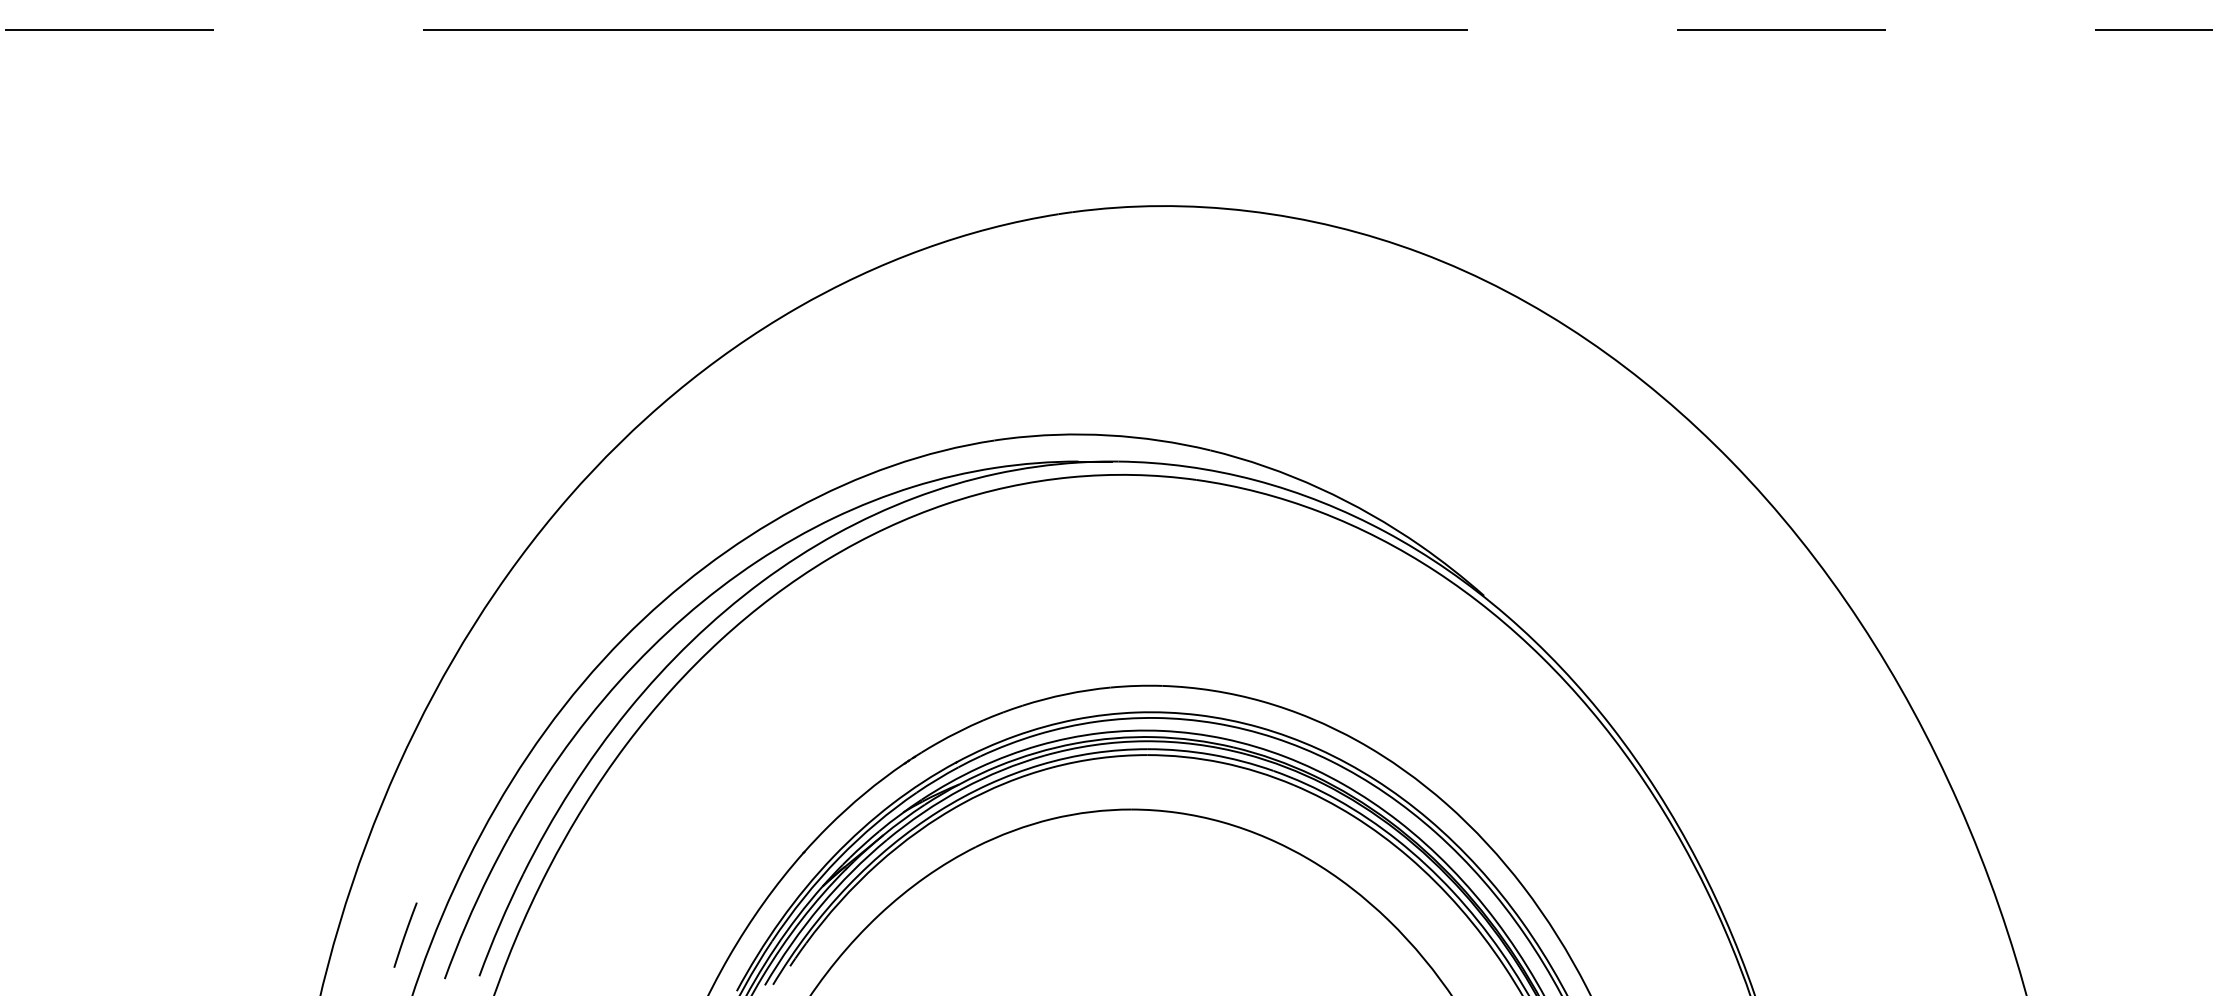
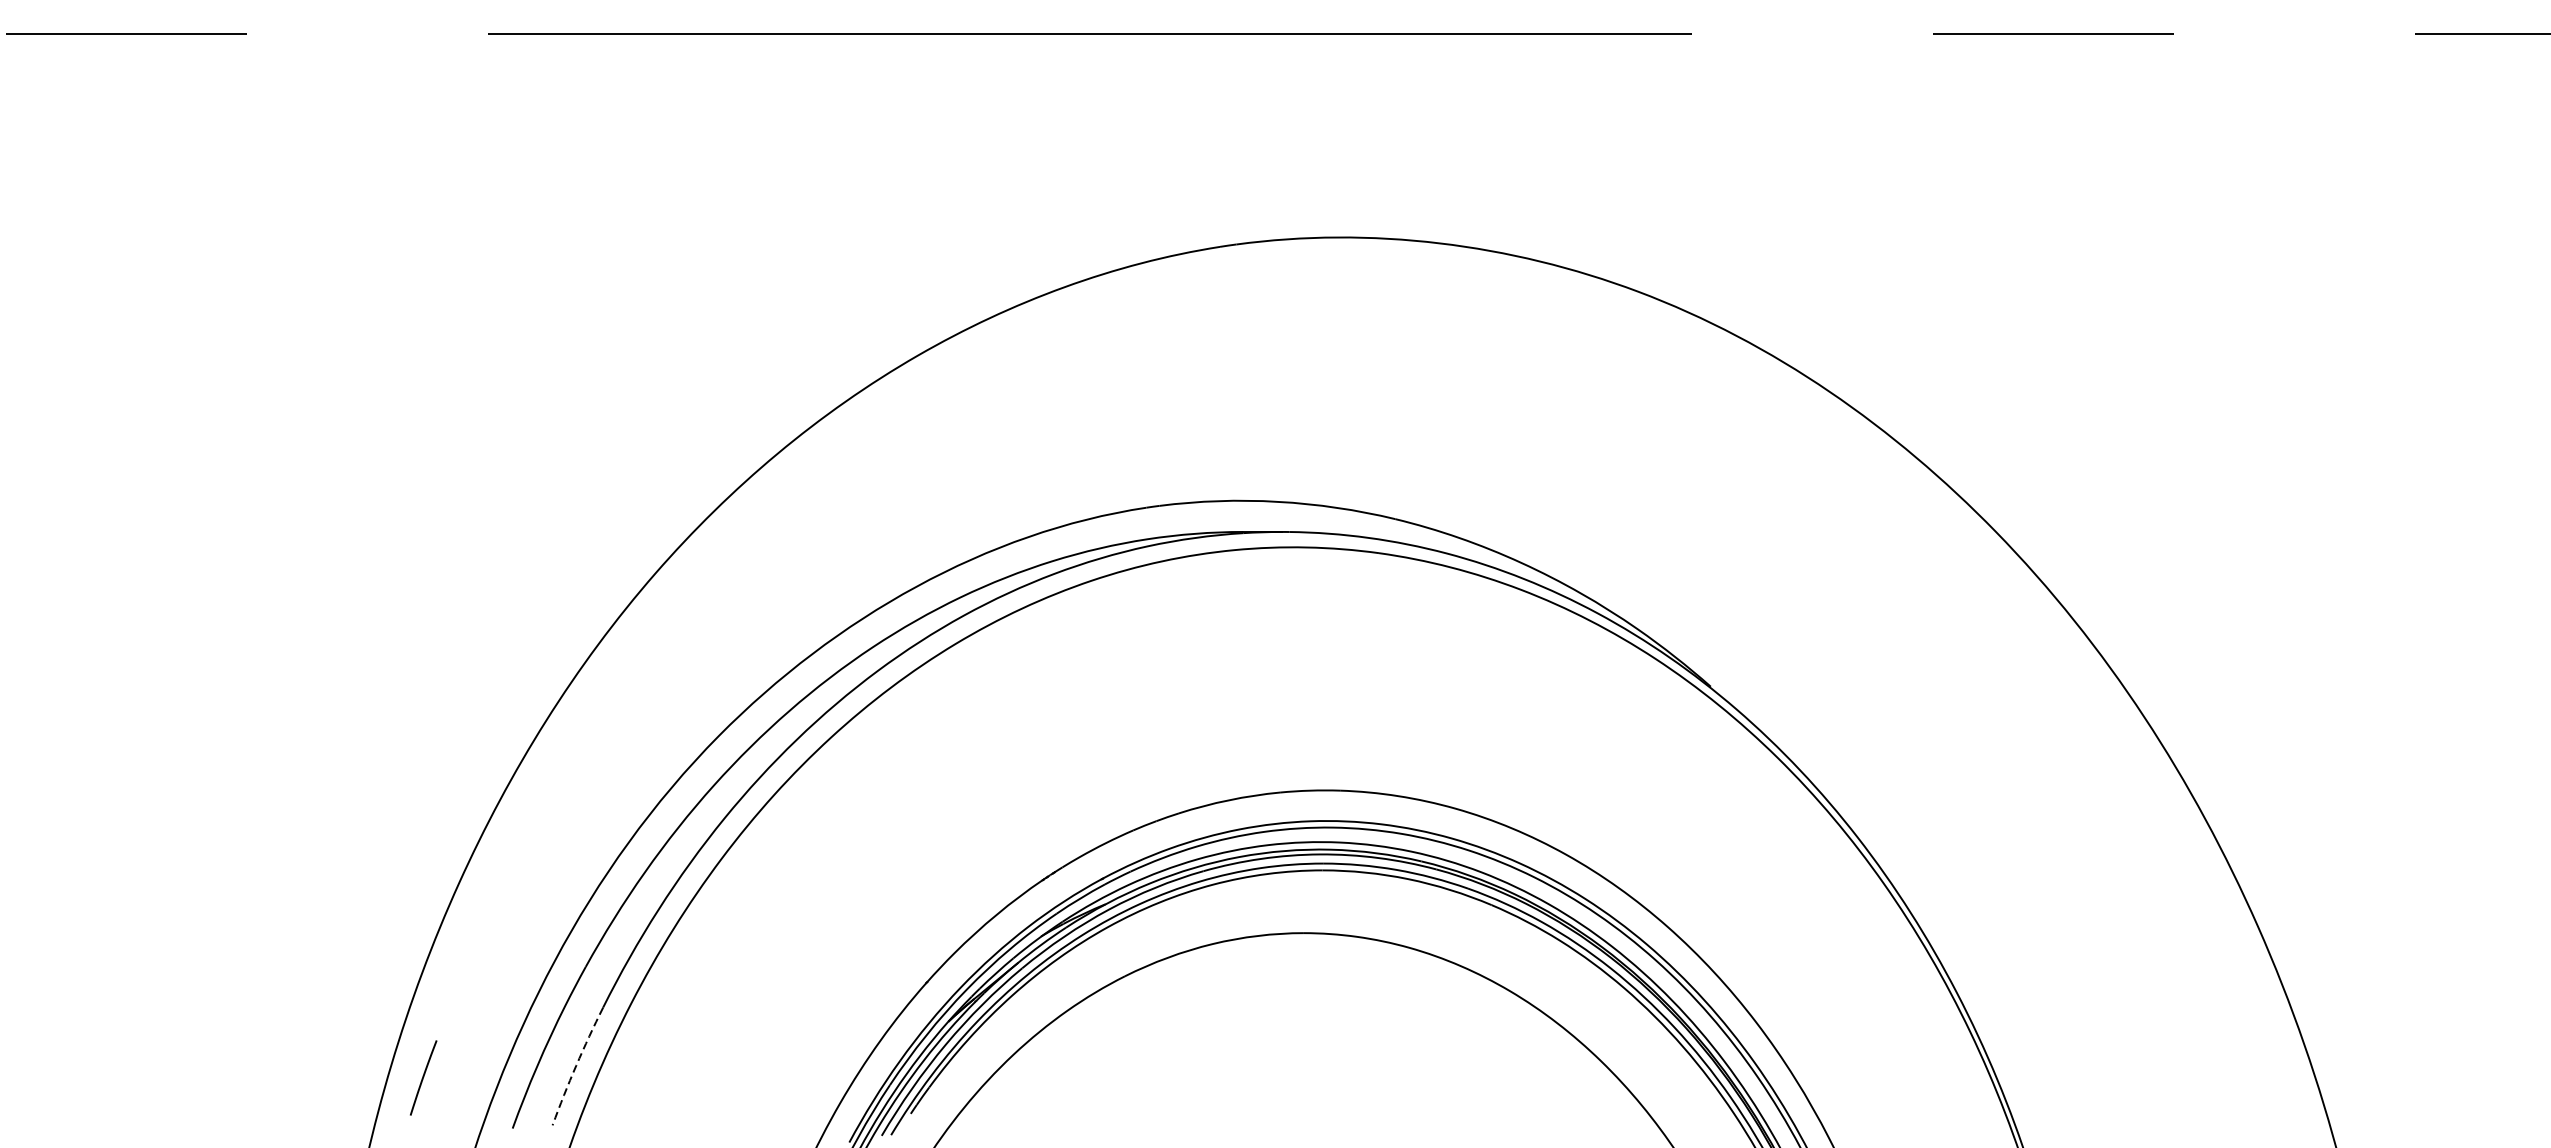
arc: (499, 924) -> (575, 1065), solid -> dashed
line: (405, 934) -> (423, 1077), moved

